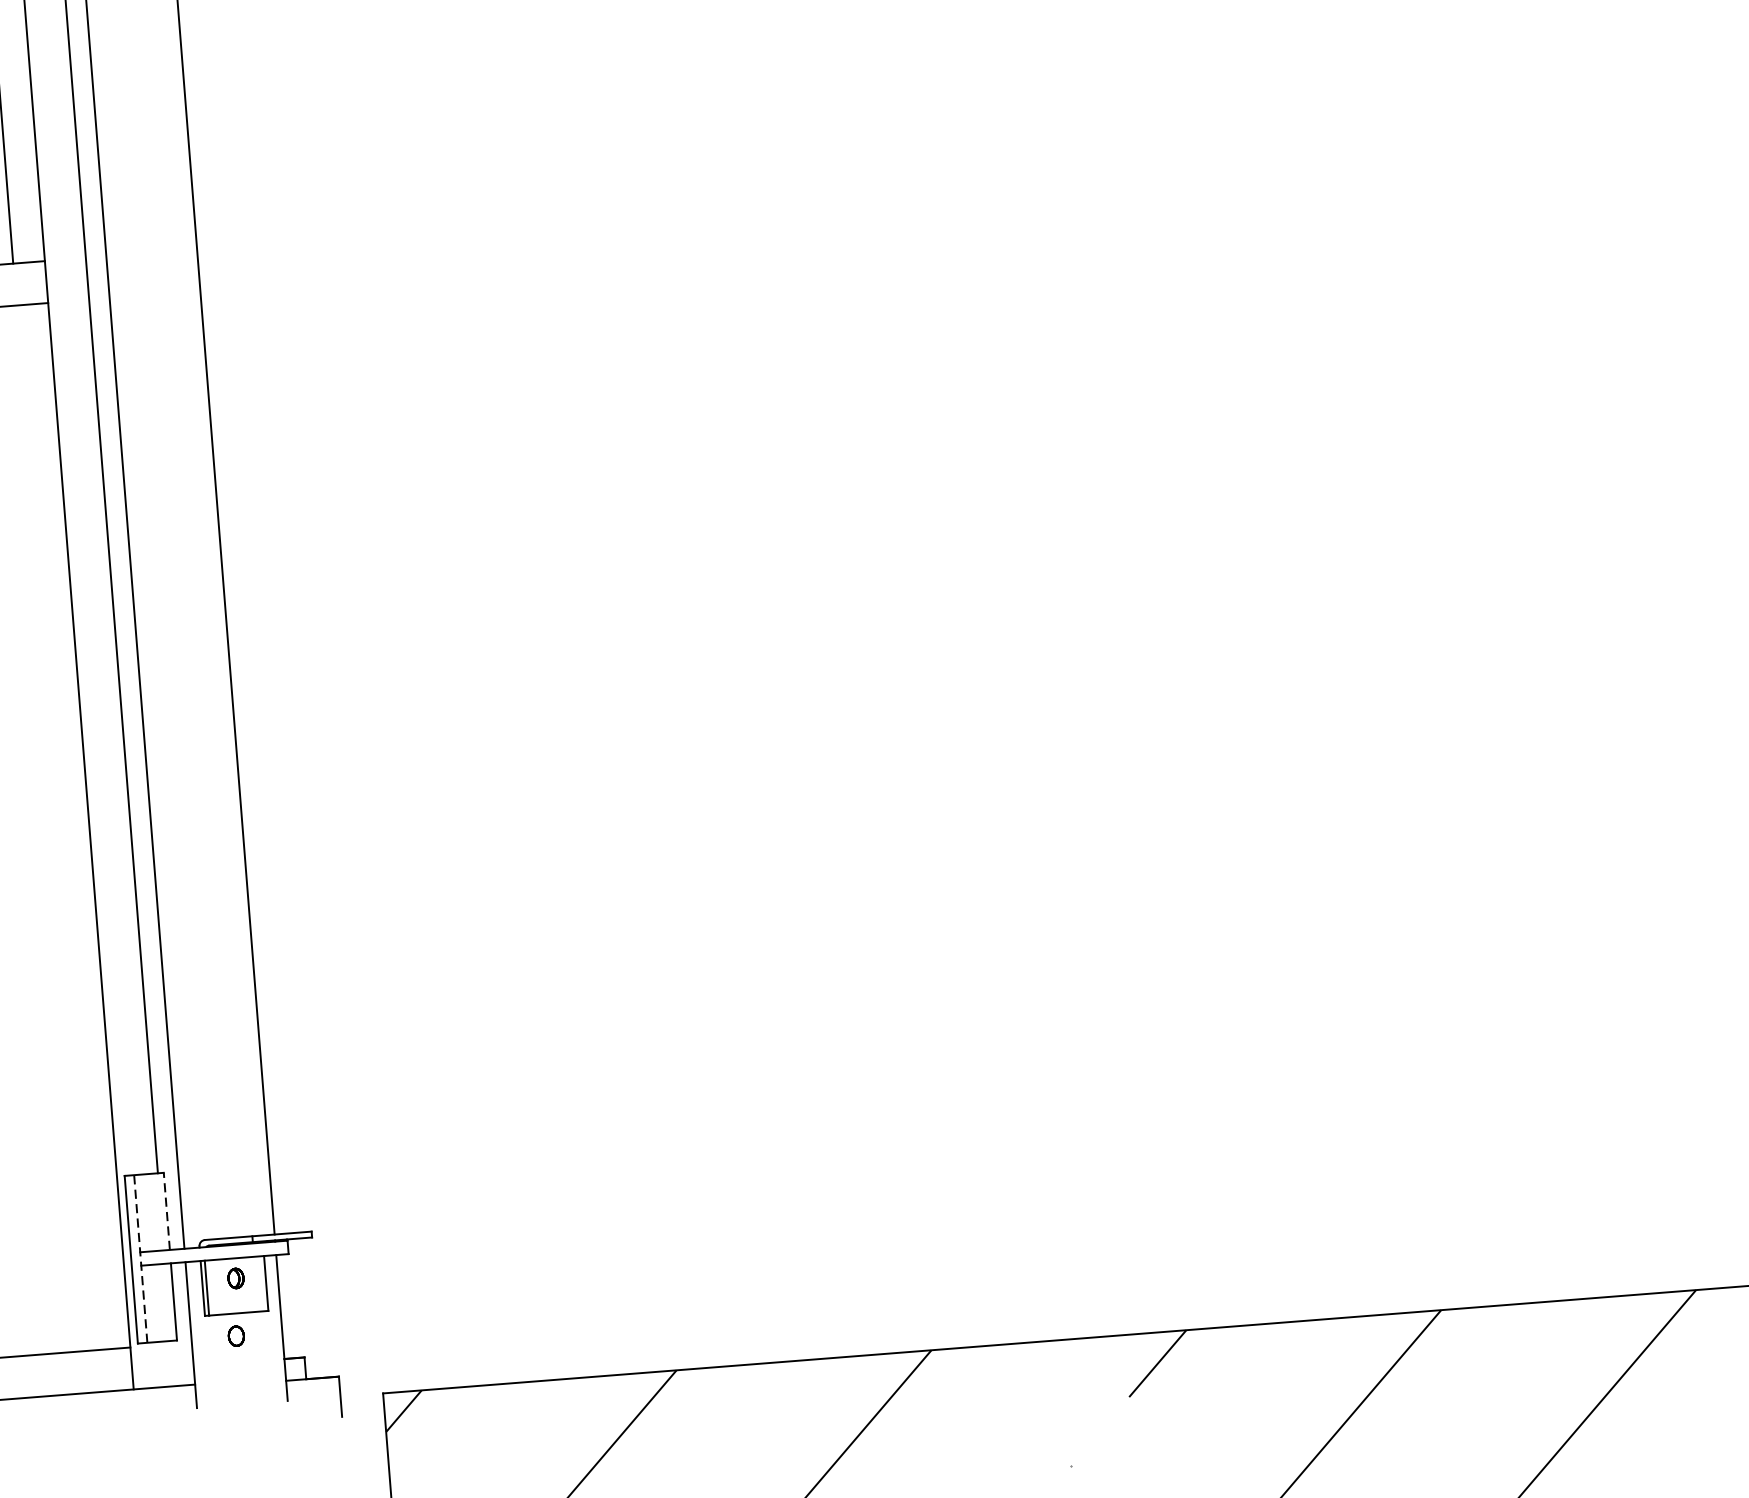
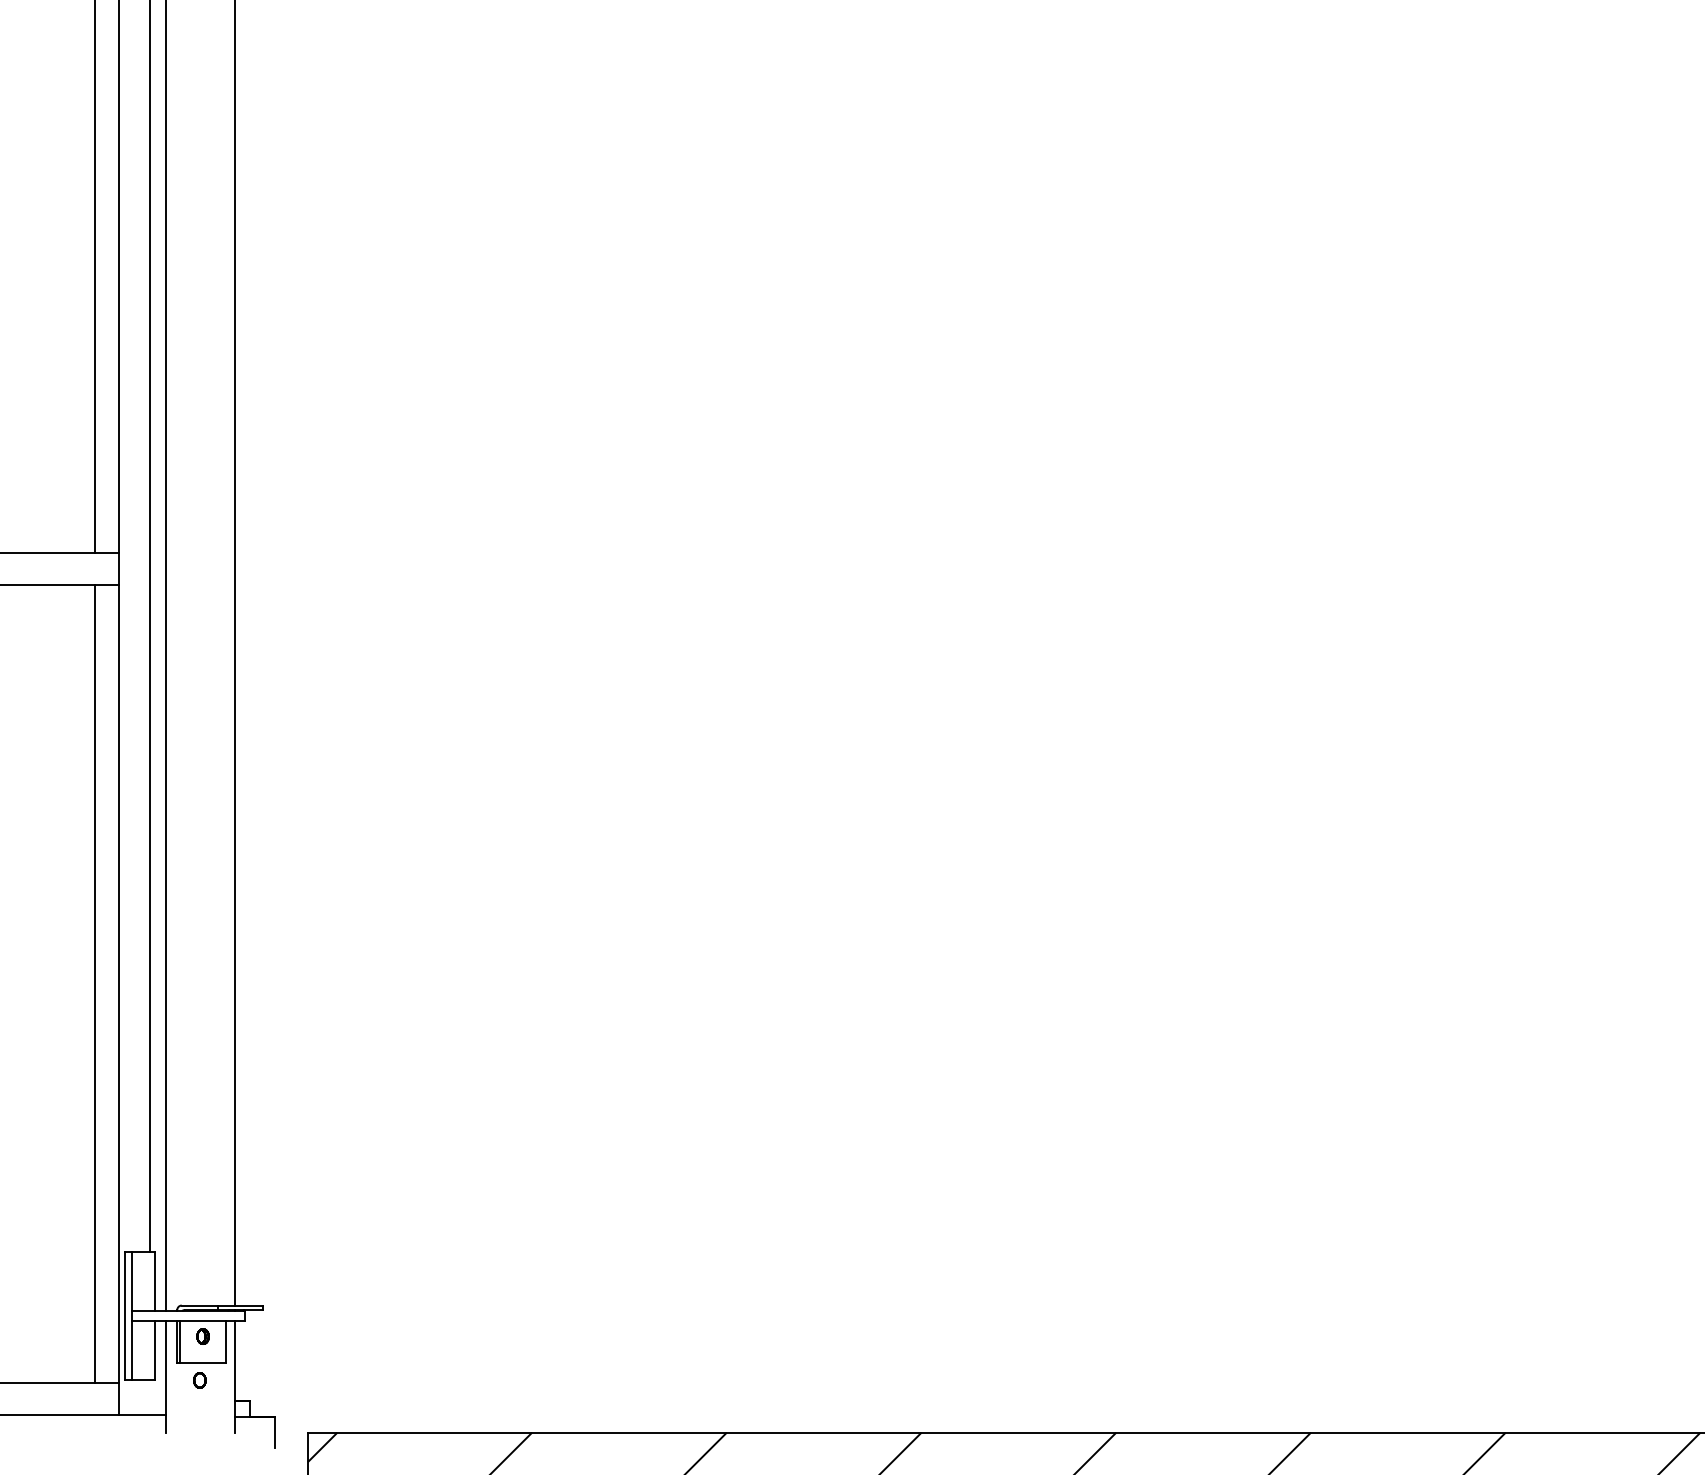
line: (57, 827) -> (94, 983), added
line: (166, 1211) -> (154, 1281), dashed -> solid
line: (140, 1258) -> (131, 1315), dashed -> solid

